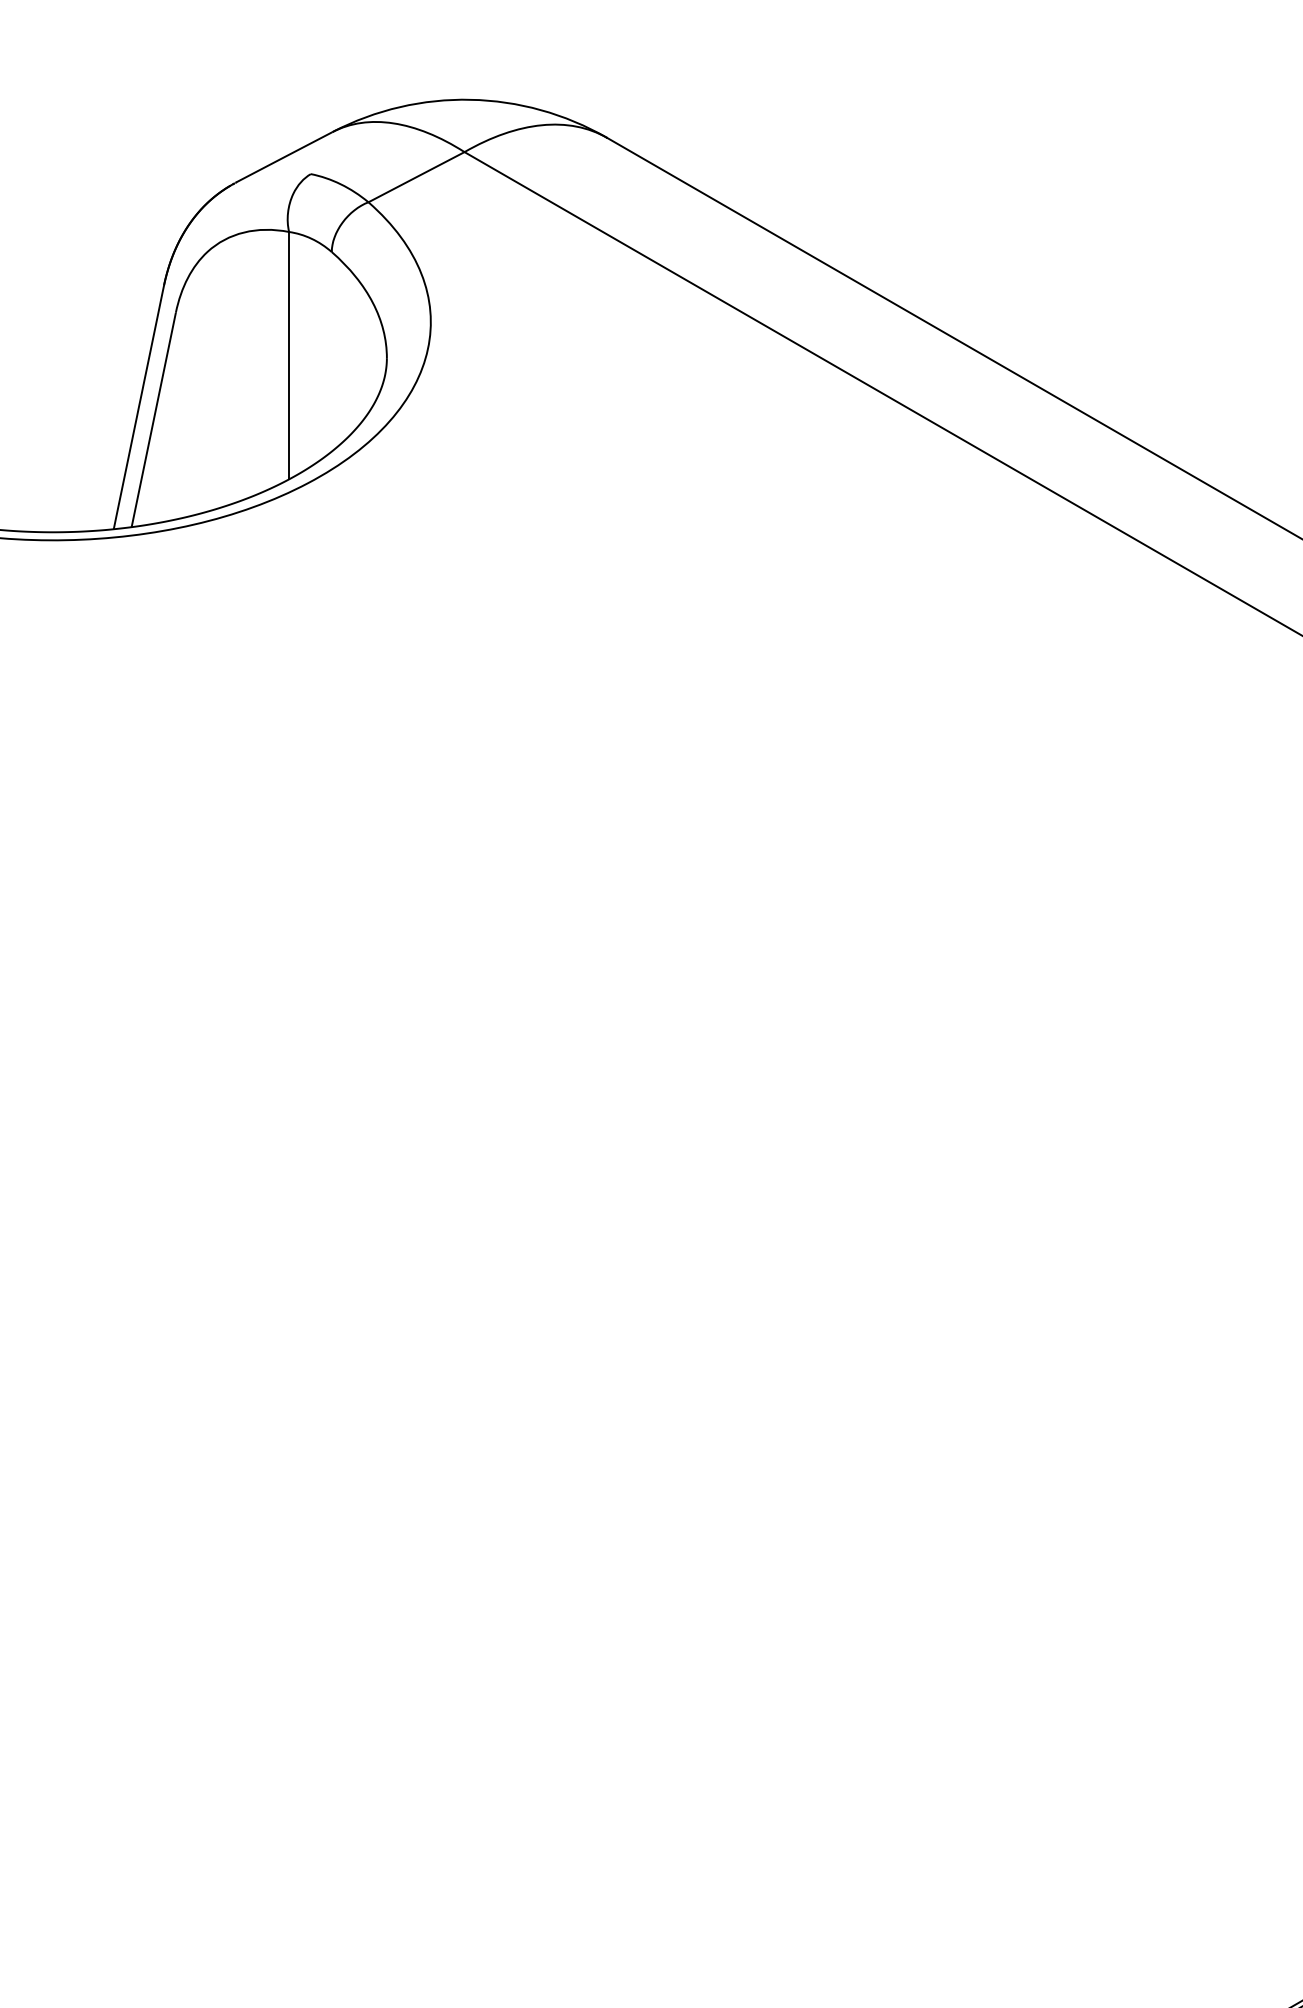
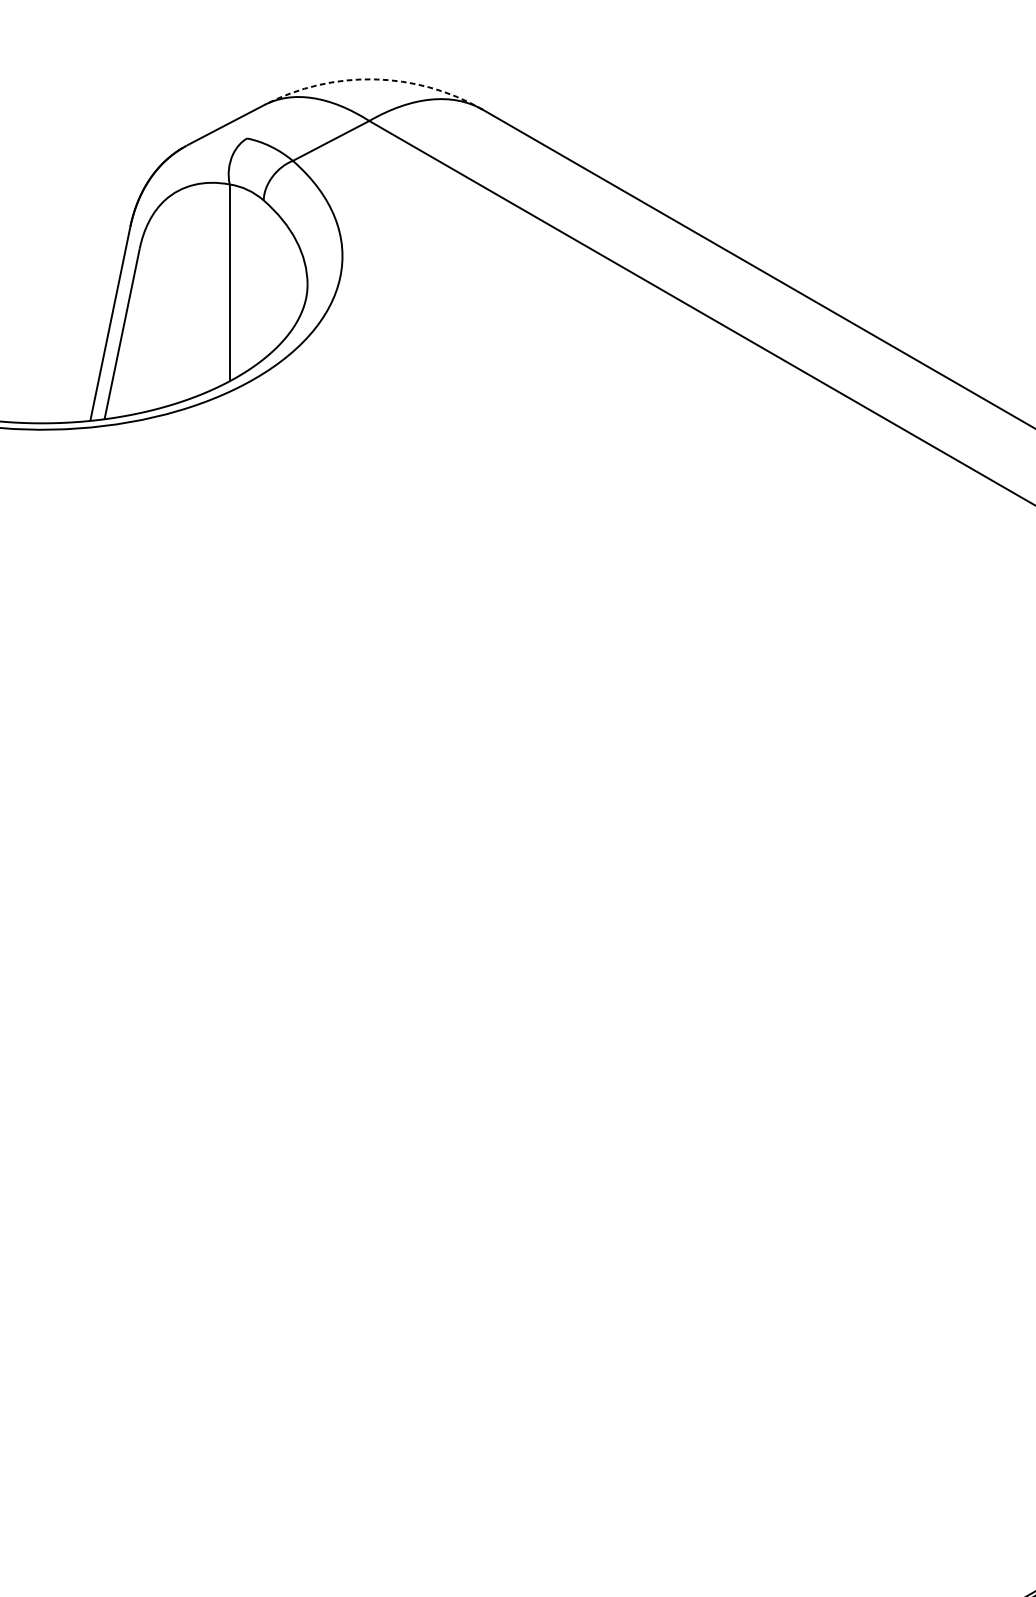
arc: (470, 99) -> (374, 79), solid -> dashed

